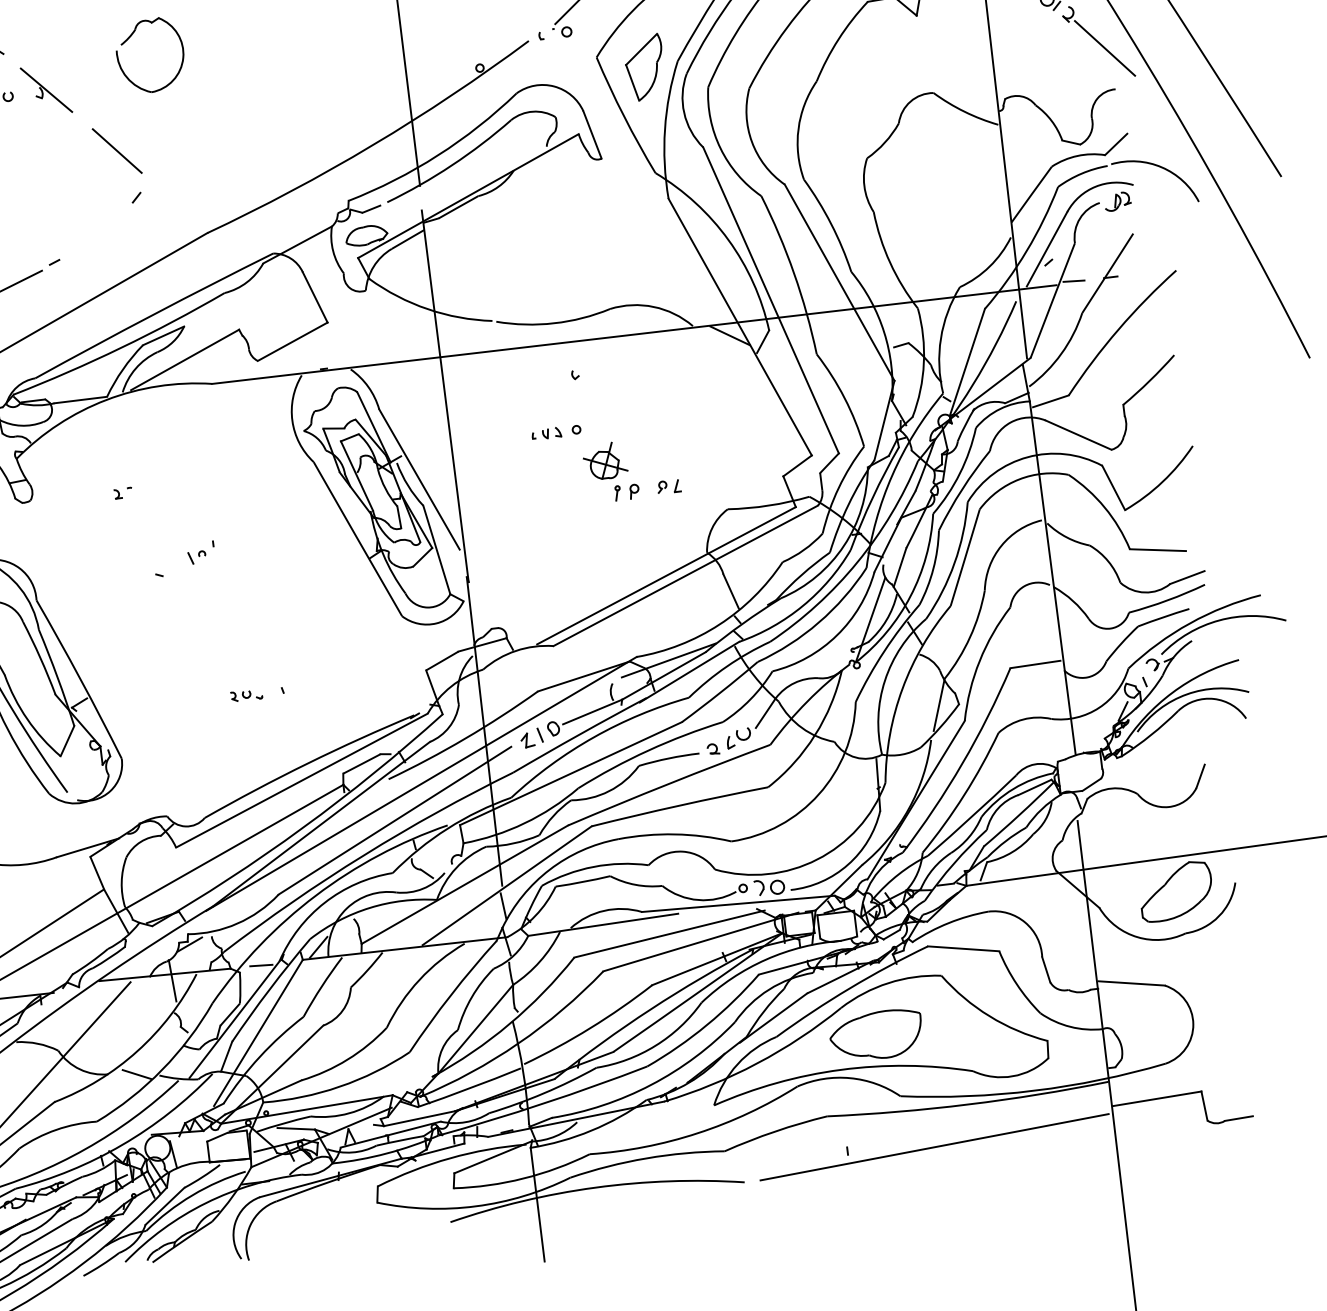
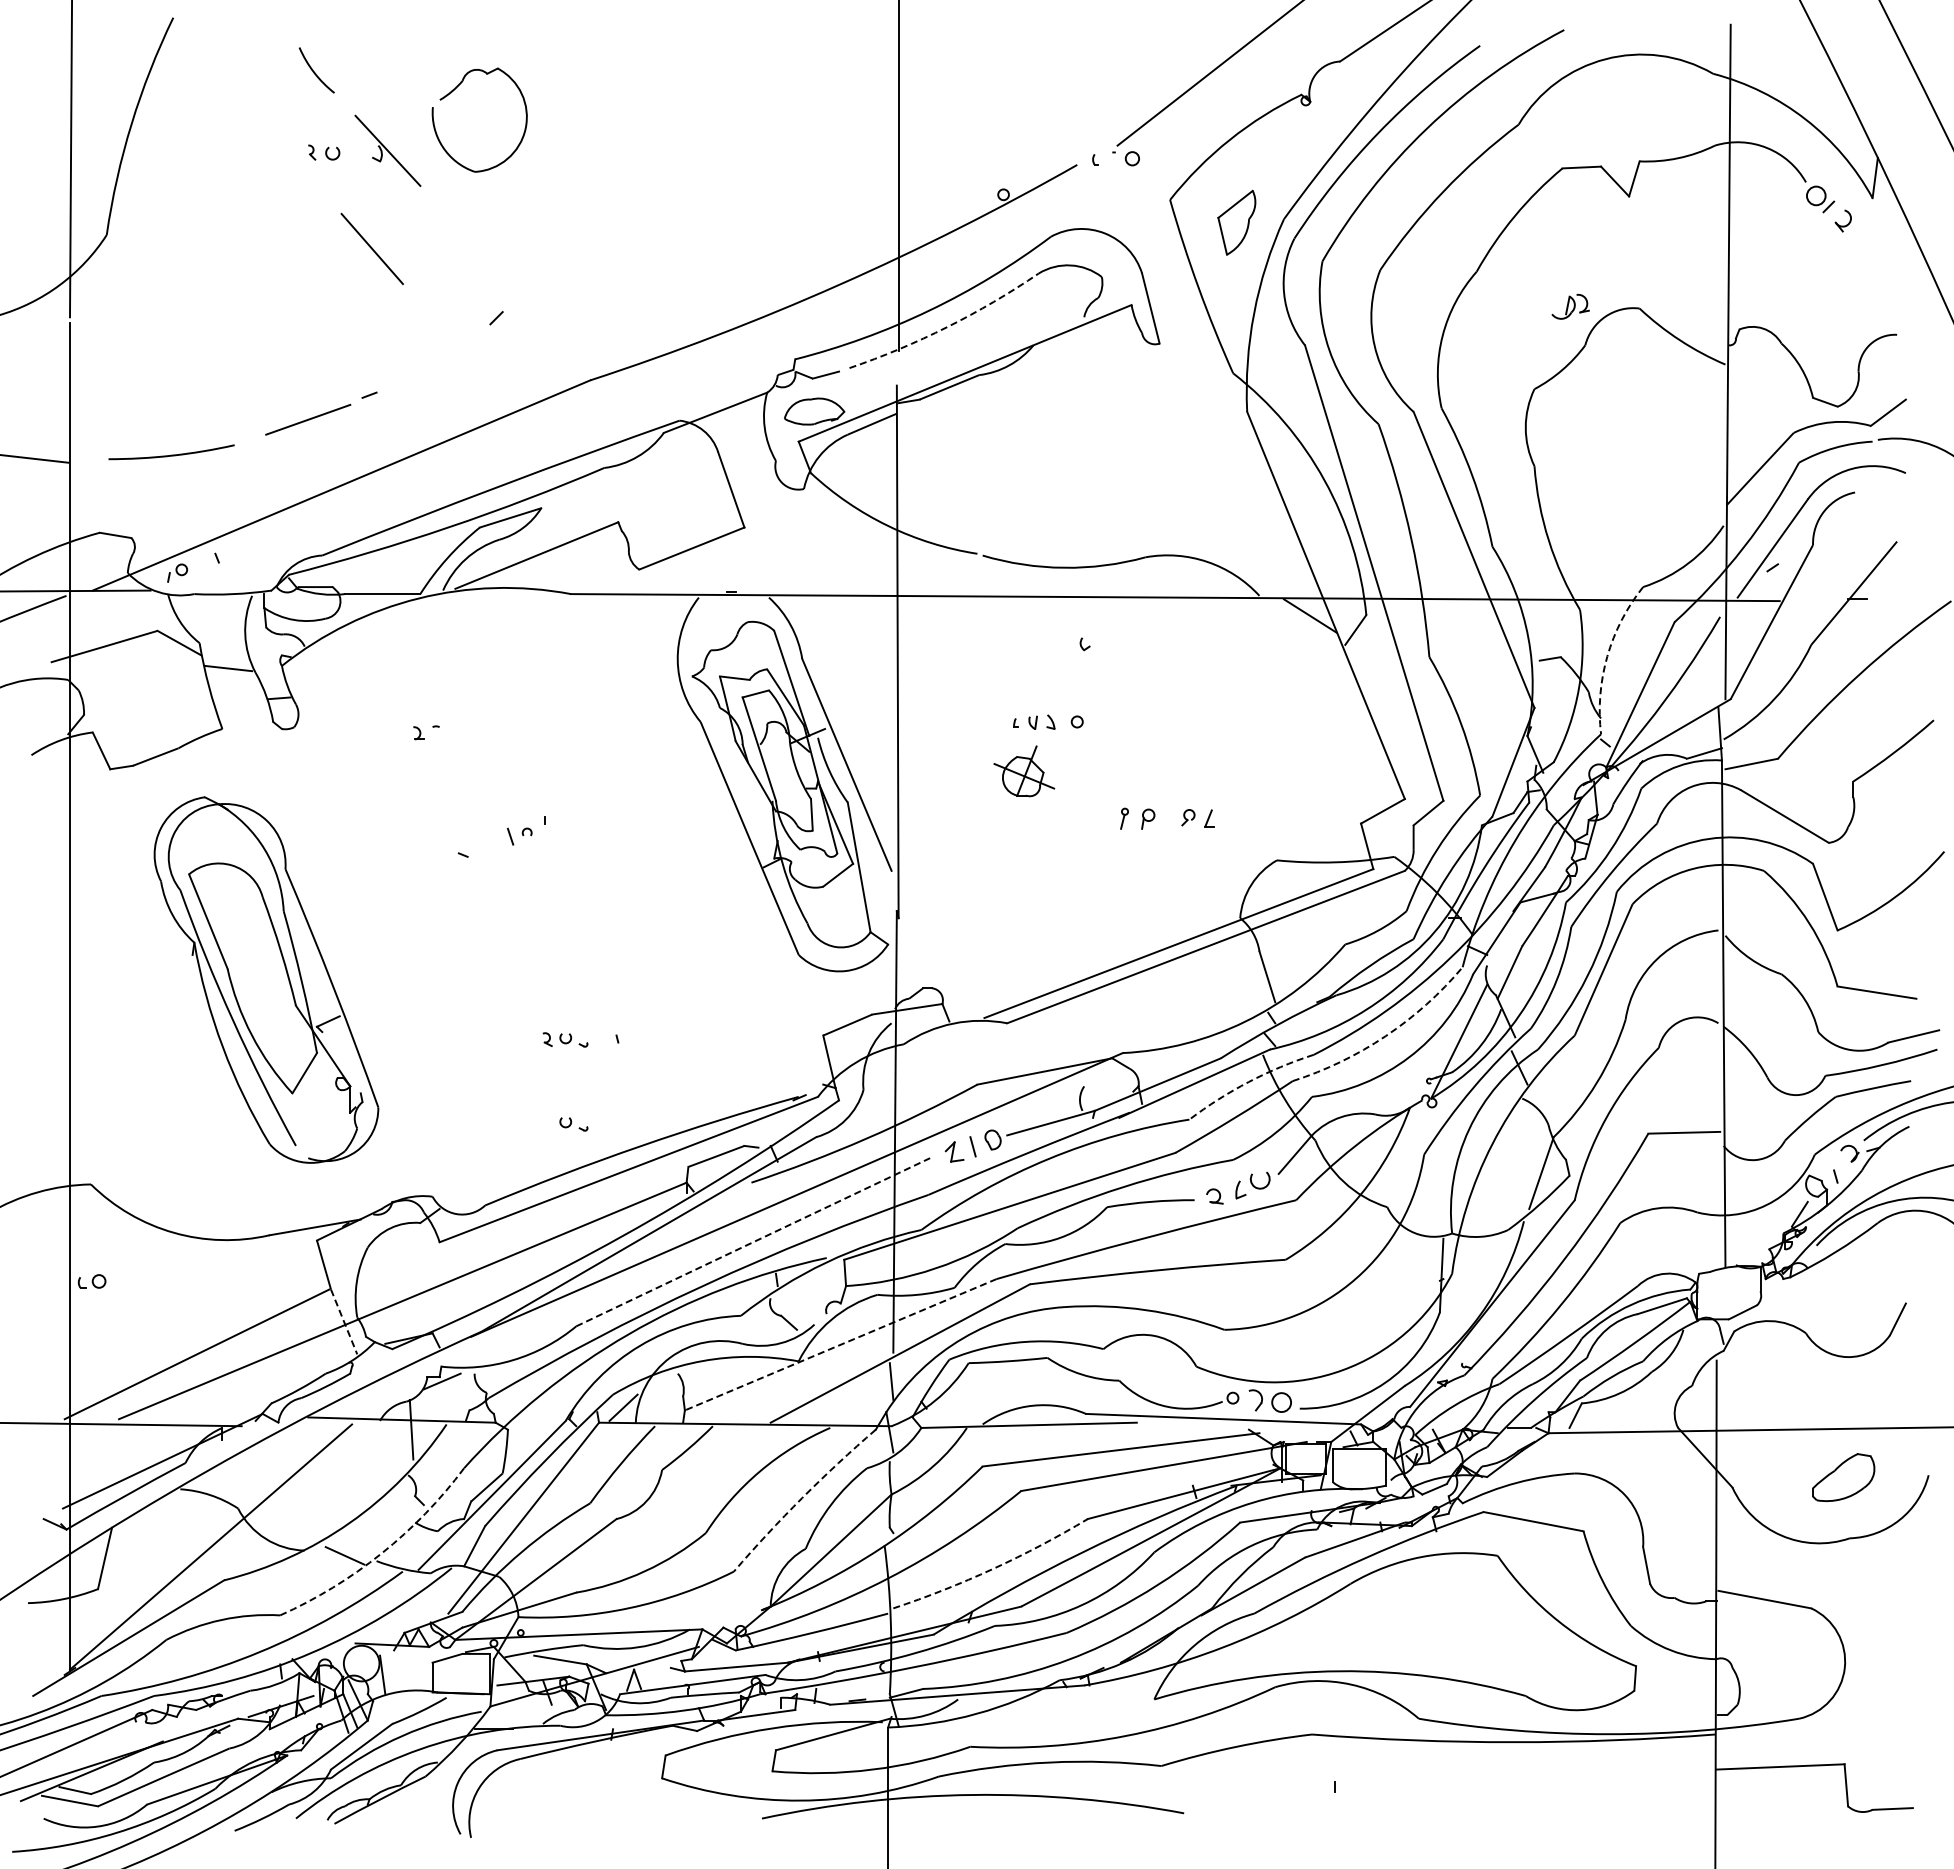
part: (129, 38) -> (452, 92), moved
line: (1104, 48) -> (1888, 275), removed
part: (644, 67) -> (1236, 222), size x0.7
line: (116, 150) -> (371, 248), moved
arc: (452, 165) -> (947, 327), solid -> dashed
part: (1117, 201) -> (1570, 306), moved
line: (1074, 281) -> (1805, 598), removed
arc: (941, 338) -> (1607, 656), solid -> dashed
part: (605, 461) -> (1024, 771), moved
arc: (818, 622) -> (1385, 1036), solid -> dashed
line: (668, 660) -> (1167, 1063), removed
arc: (726, 666) -> (1248, 1081), solid -> dashed
part: (259, 753) -> (573, 1124), added
line: (395, 820) -> (753, 1242), solid -> dashed
line: (464, 884) -> (840, 1344), solid -> dashed
part: (1176, 891) -> (1843, 1477), size x0.6
line: (116, 911) -> (344, 1321), solid -> dashed
line: (261, 965) -> (539, 1423), removed
arc: (451, 995) -> (802, 1498), solid -> dashed
arc: (590, 1028) -> (993, 1569), solid -> dashed
part: (876, 1035) -> (1395, 1628), removed
arc: (162, 1069) -> (381, 1553), solid -> dashed
line: (934, 1147) -> (1457, 1796), removed

